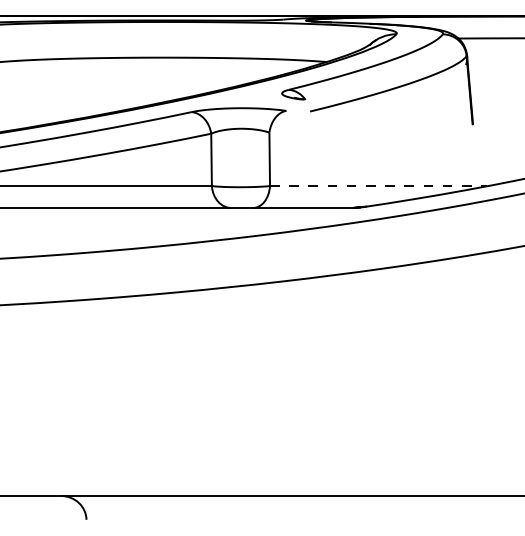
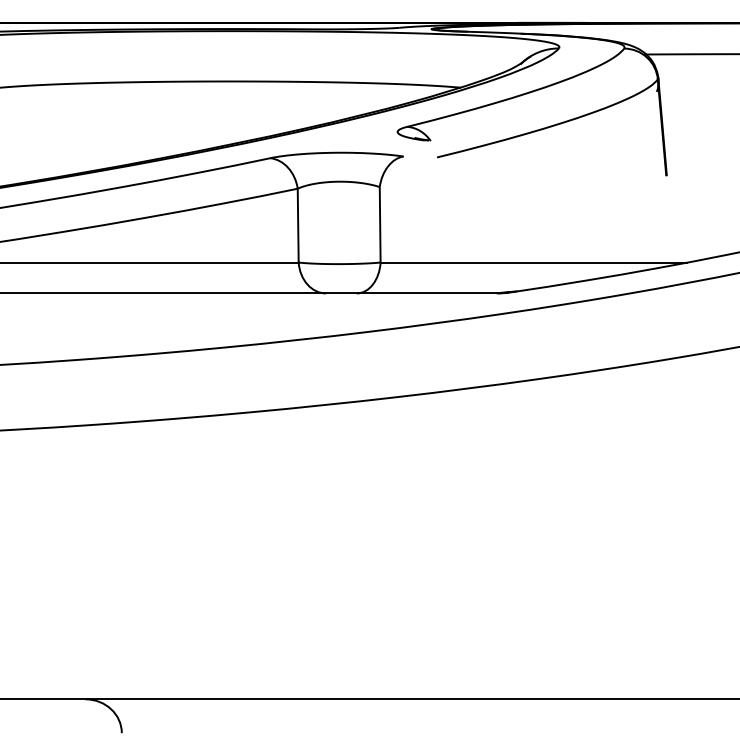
line: (378, 186) -> (533, 263), dashed -> solid

